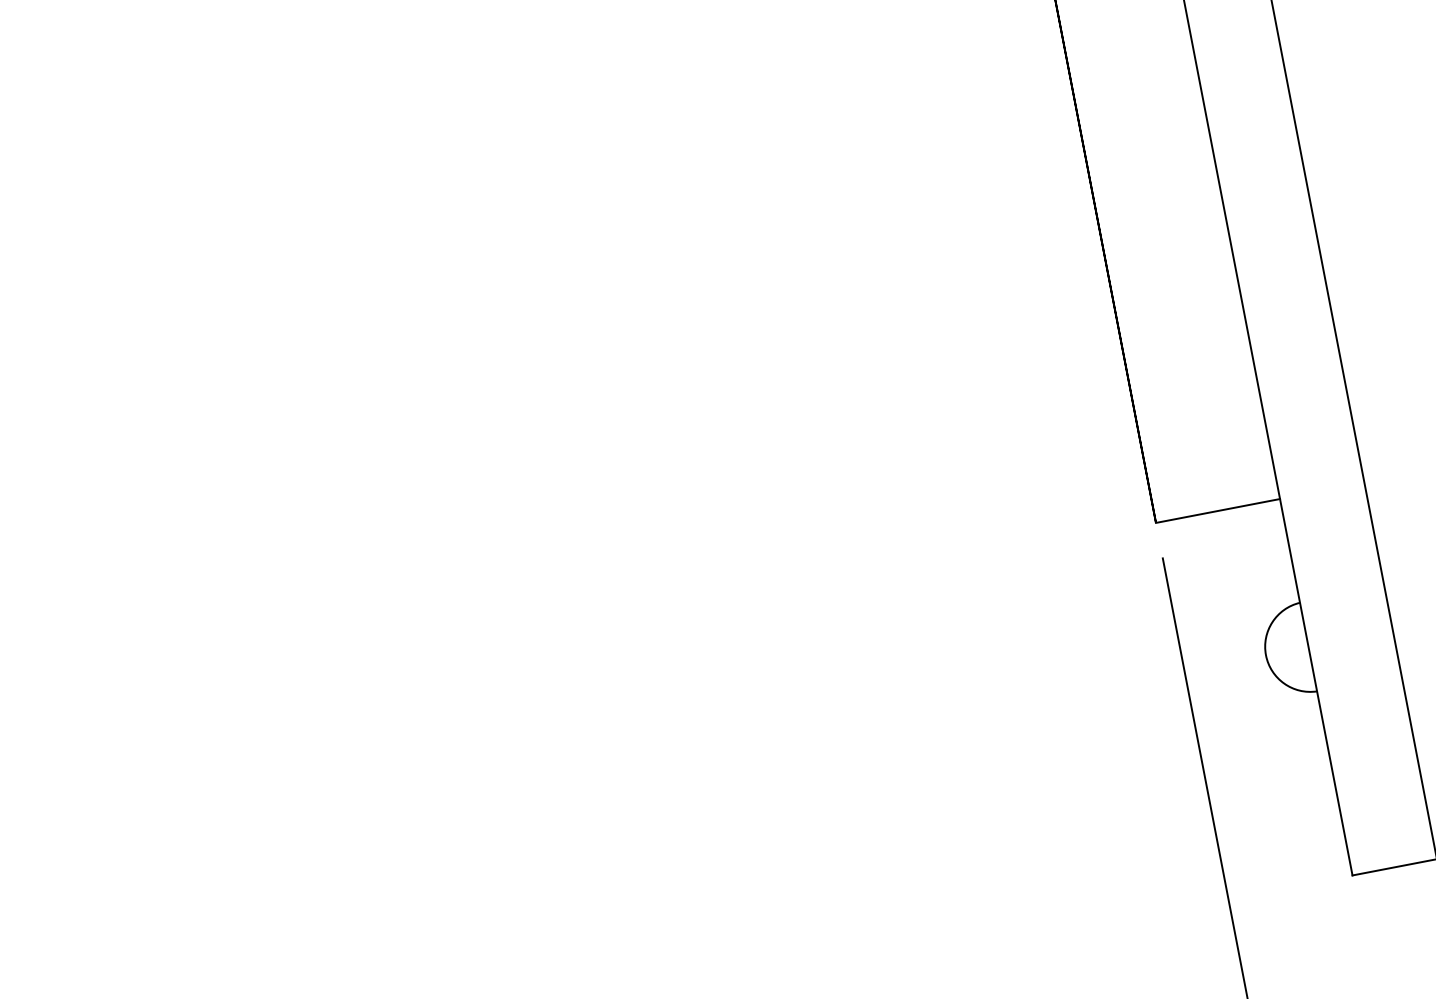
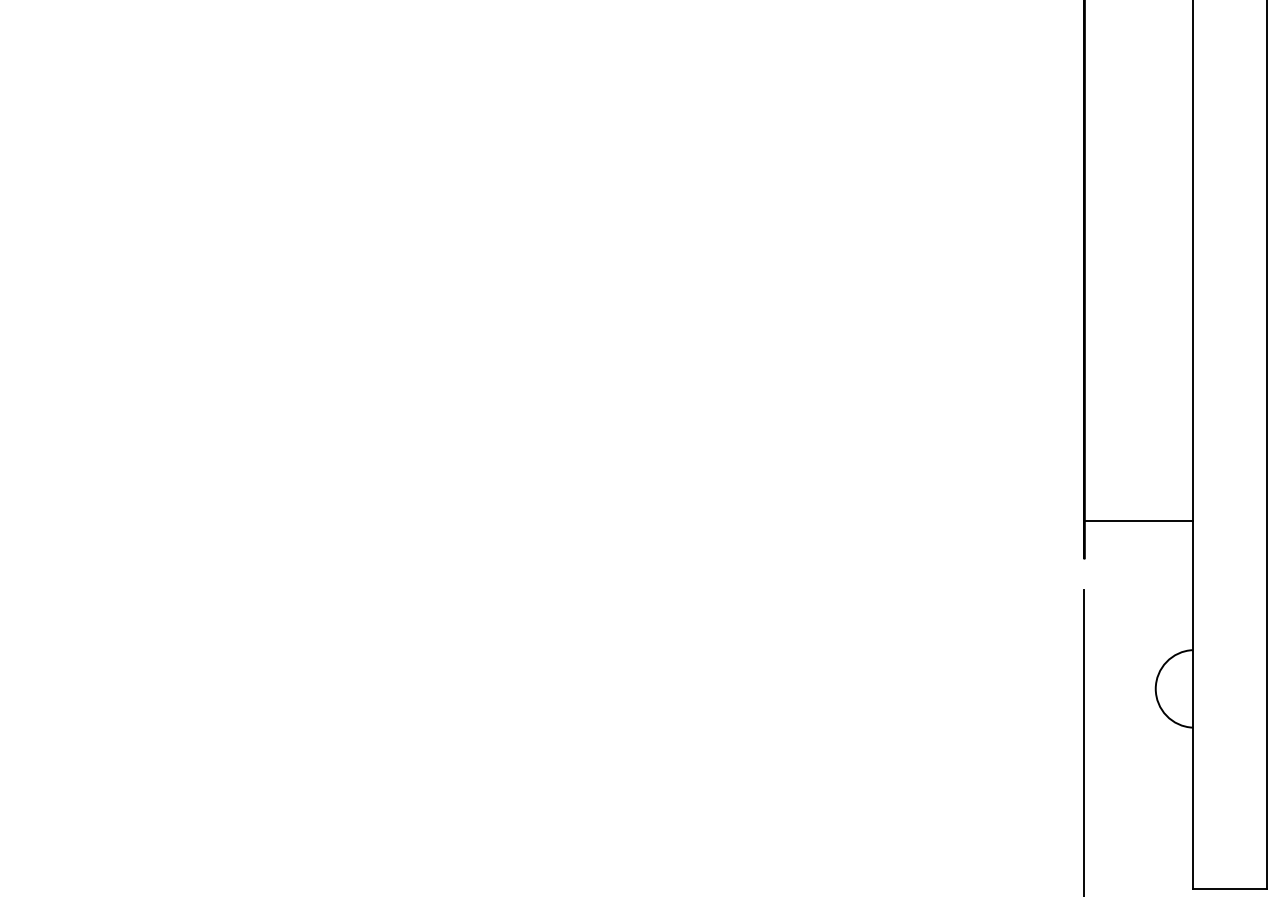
line: (1217, 511) -> (1138, 521), moved

